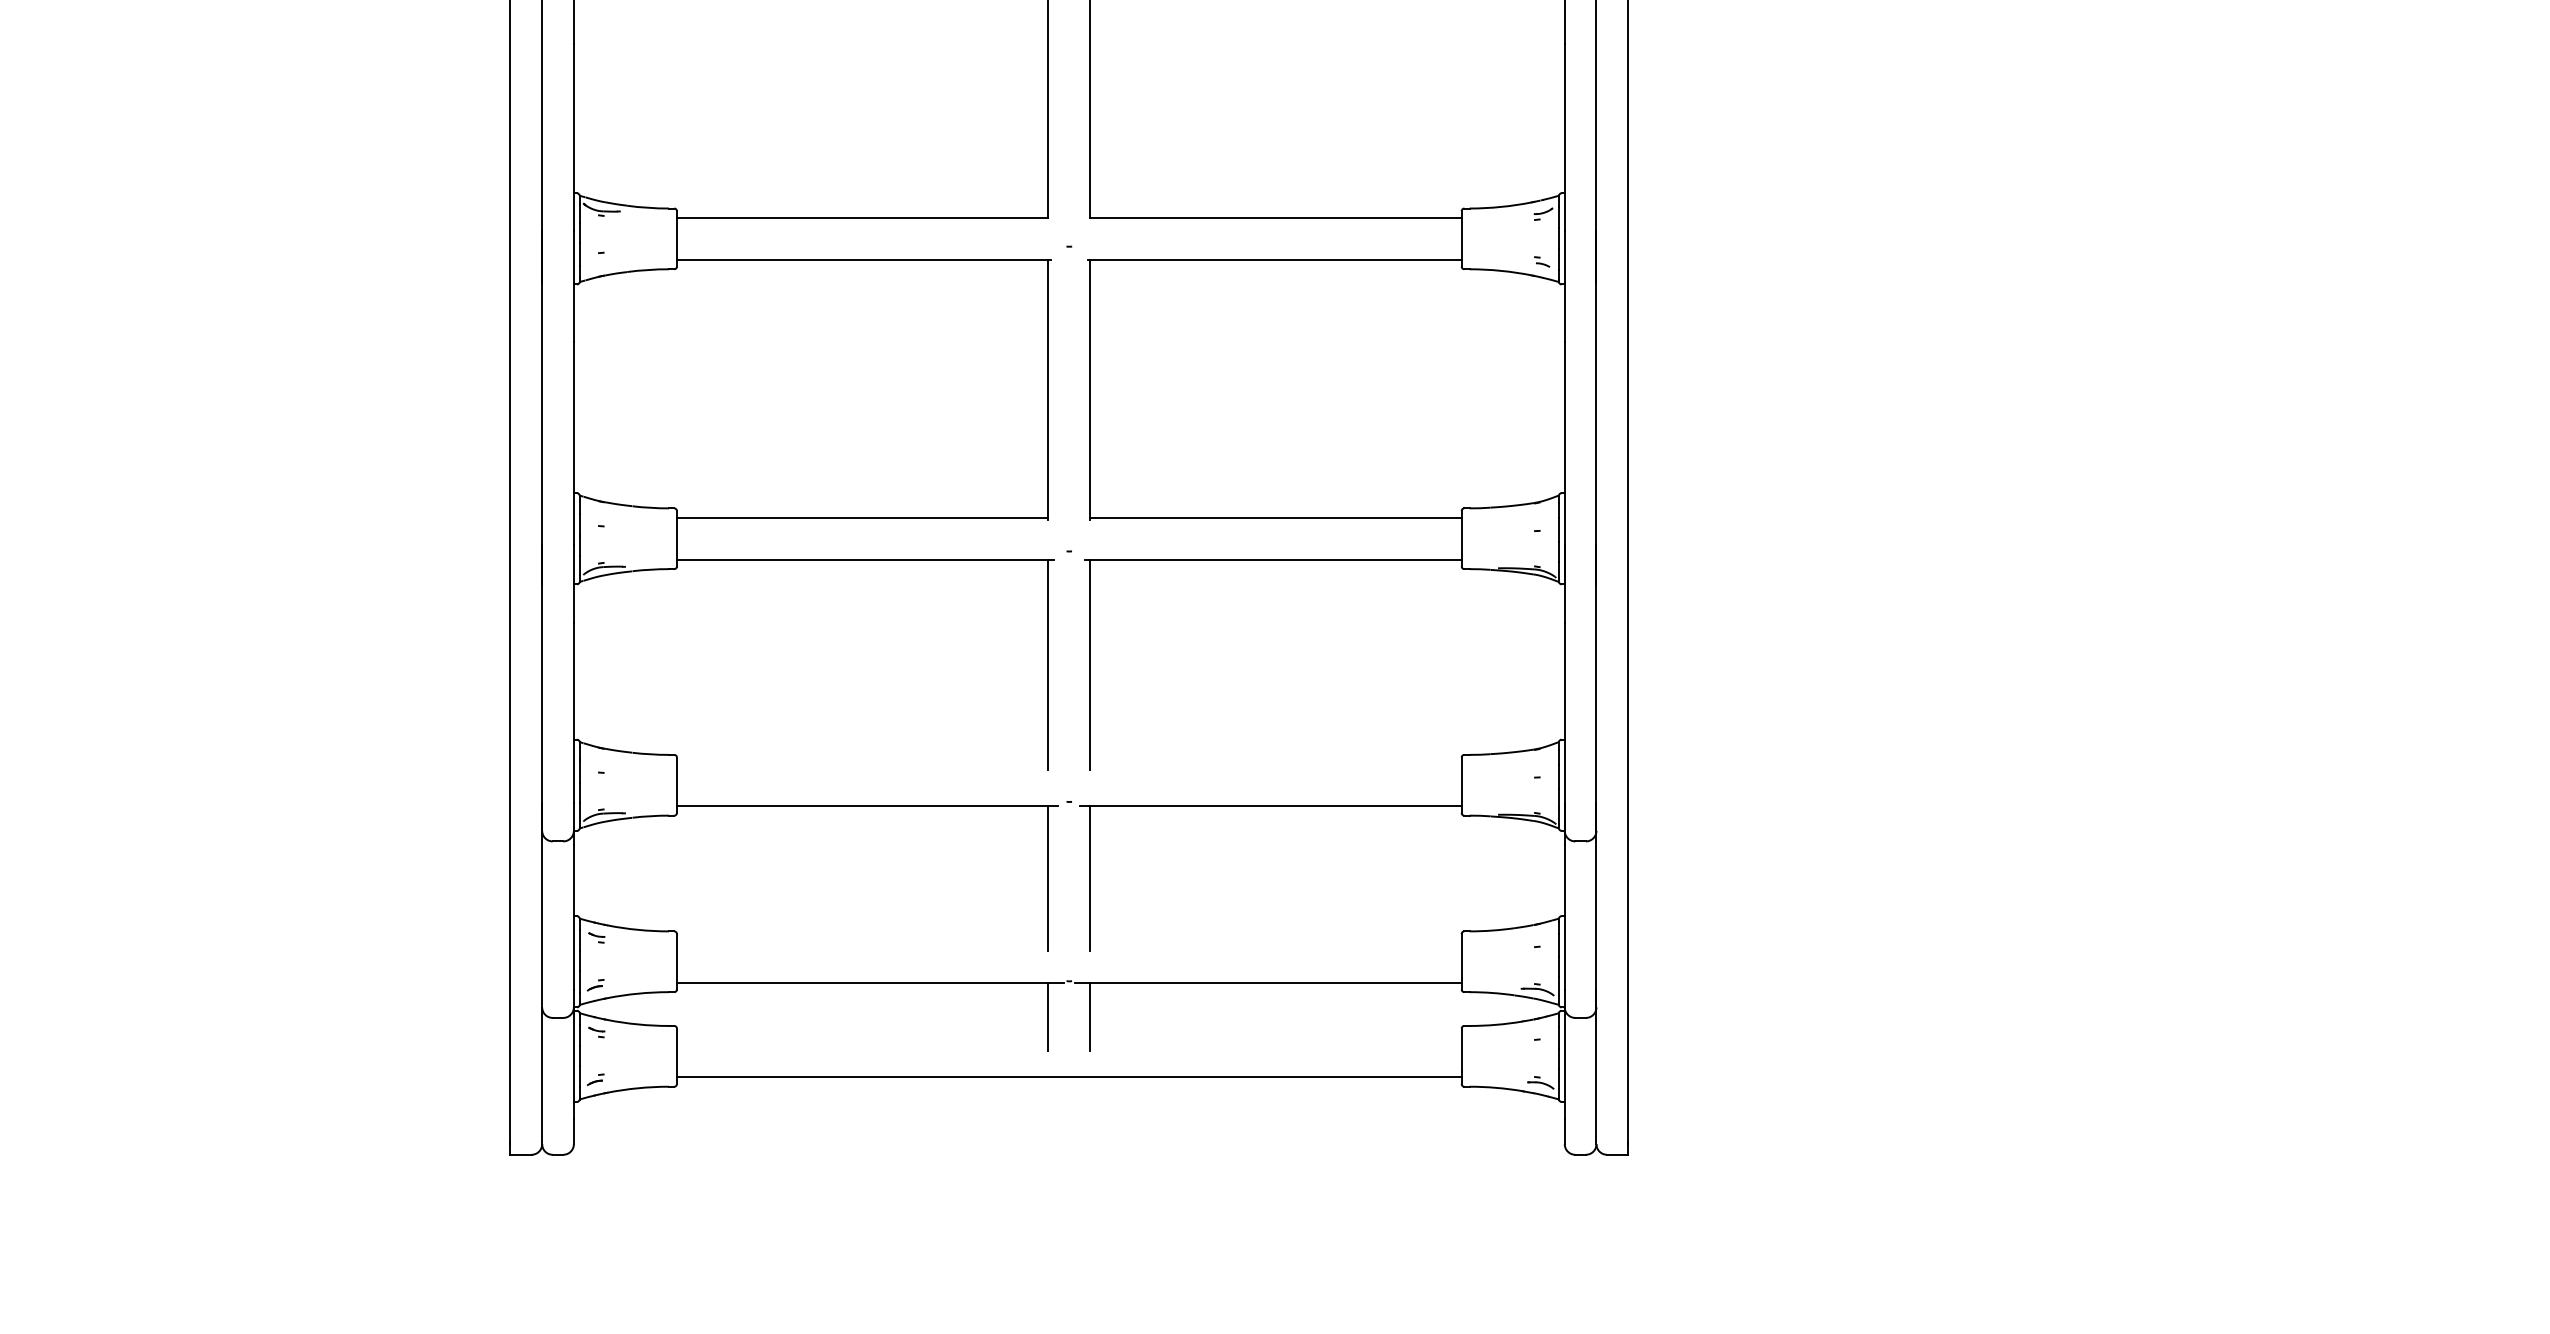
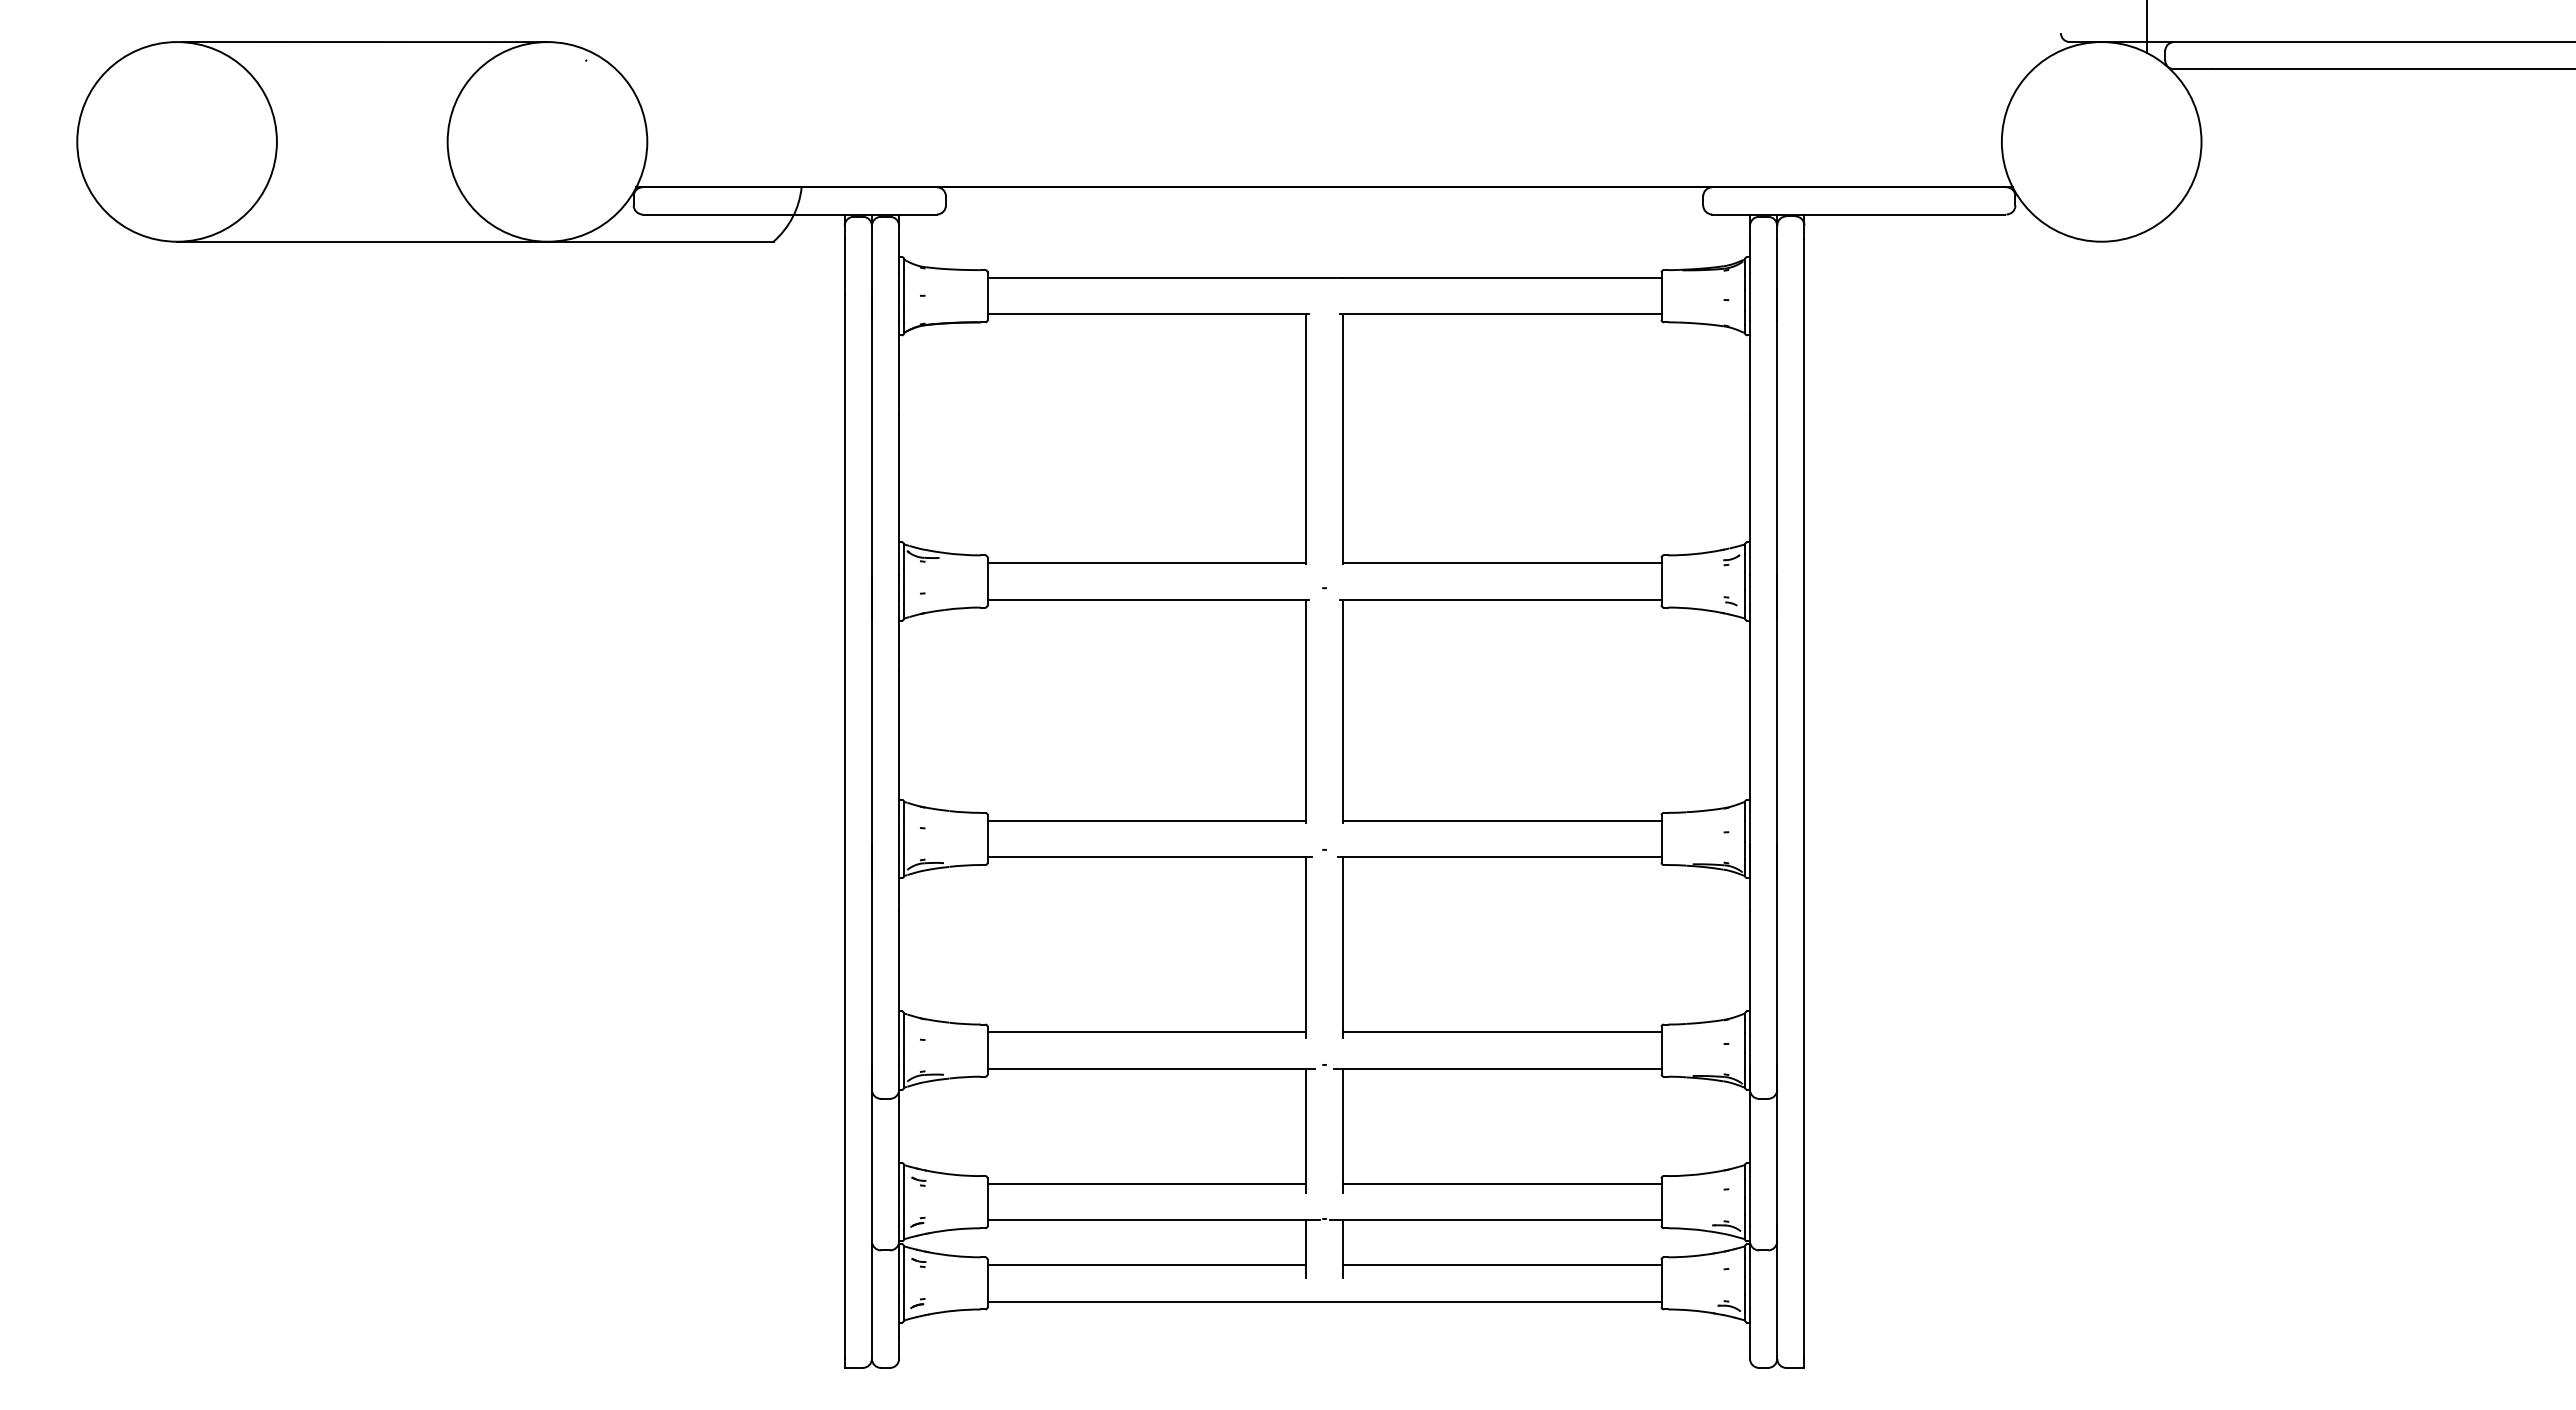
line: (861, 764) -> (1146, 1032), added
line: (1275, 764) -> (1501, 1032), added
line: (861, 941) -> (1146, 1184), added
line: (1275, 941) -> (1501, 1184), added
line: (861, 1035) -> (1146, 1265), added
line: (1275, 1035) -> (1501, 1265), added

